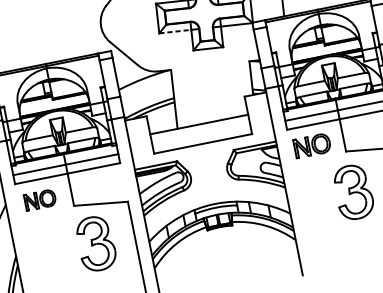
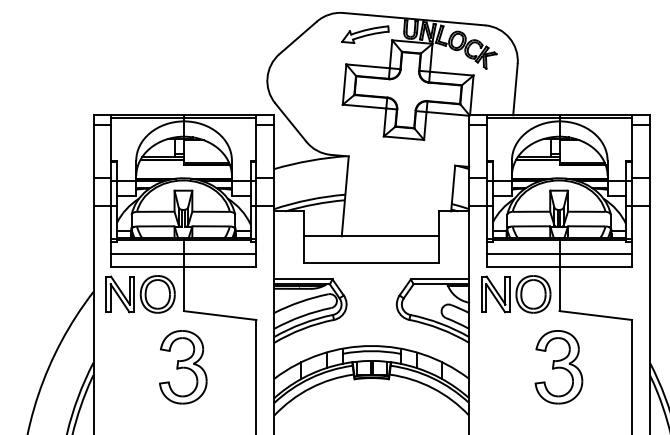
line: (175, 31) -> (364, 106), dashed -> solid
part: (312, 145) -> (516, 294), size x1.43
part: (40, 200) -> (140, 294), size x1.67
part: (96, 243) -> (183, 367), moved

